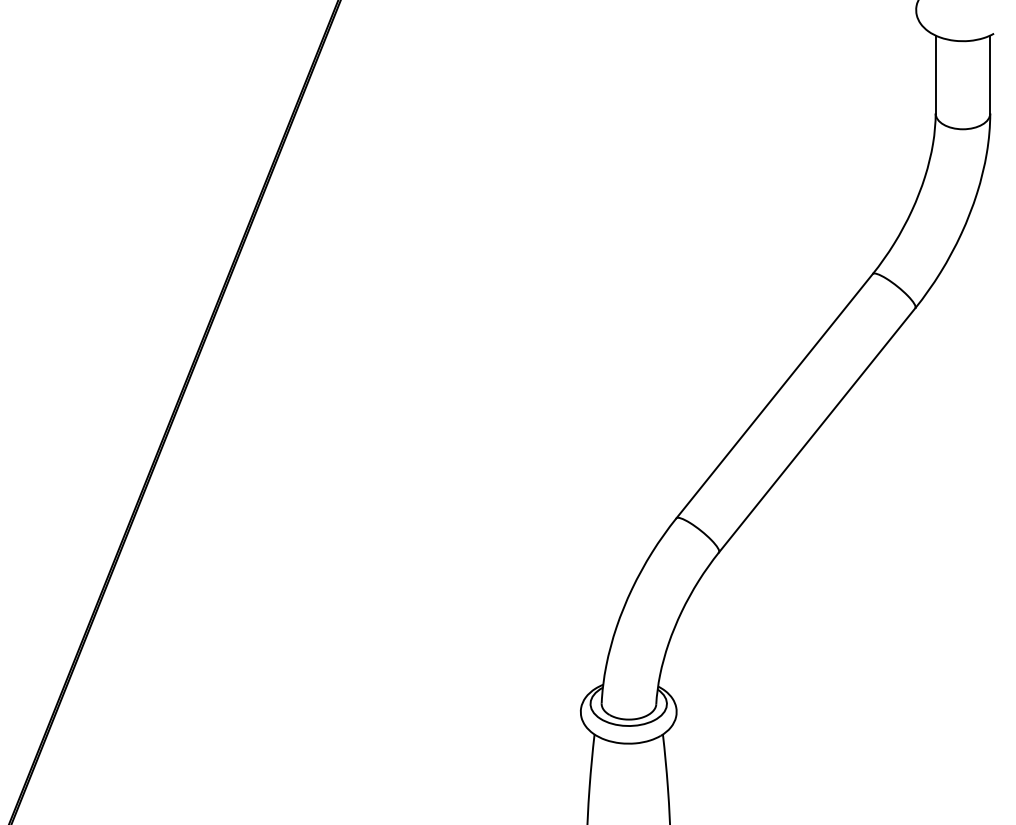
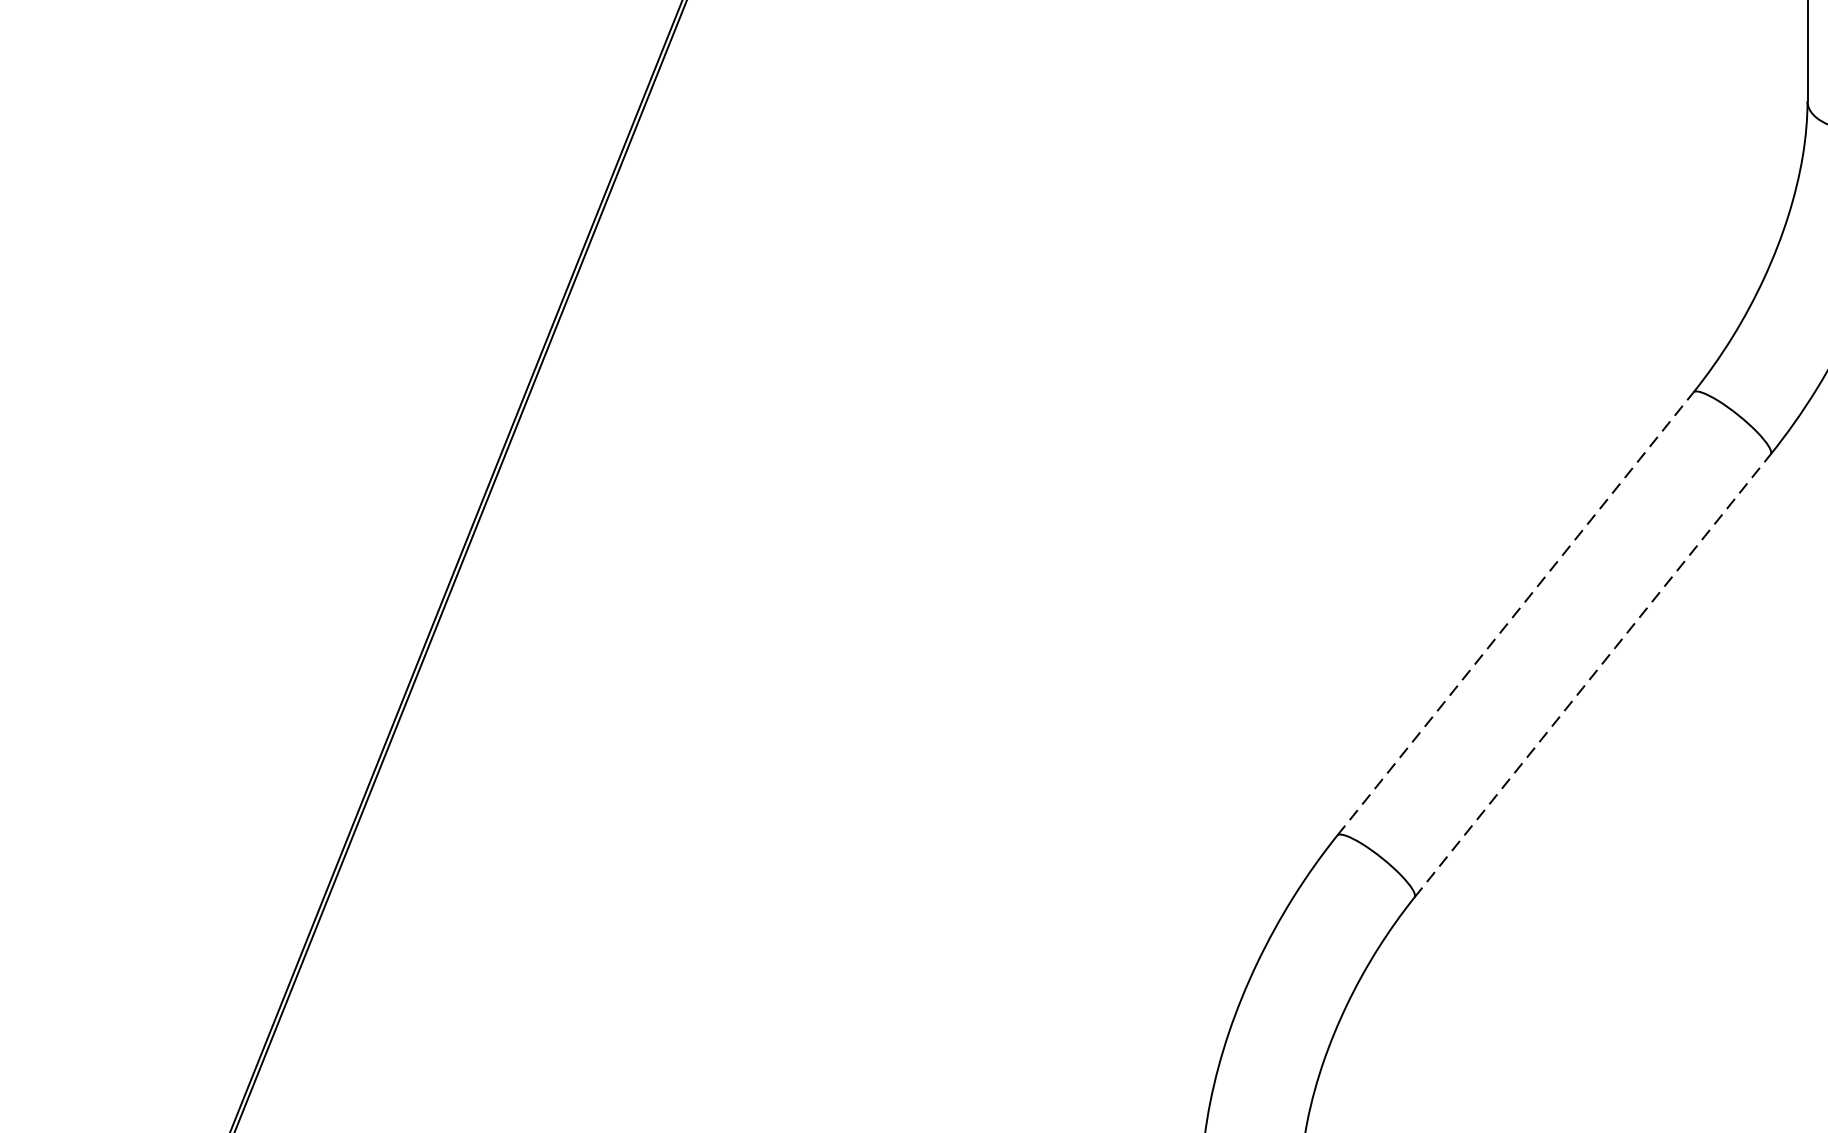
line: (774, 396) -> (1515, 614), solid -> dashed
line: (817, 430) -> (1593, 676), solid -> dashed

